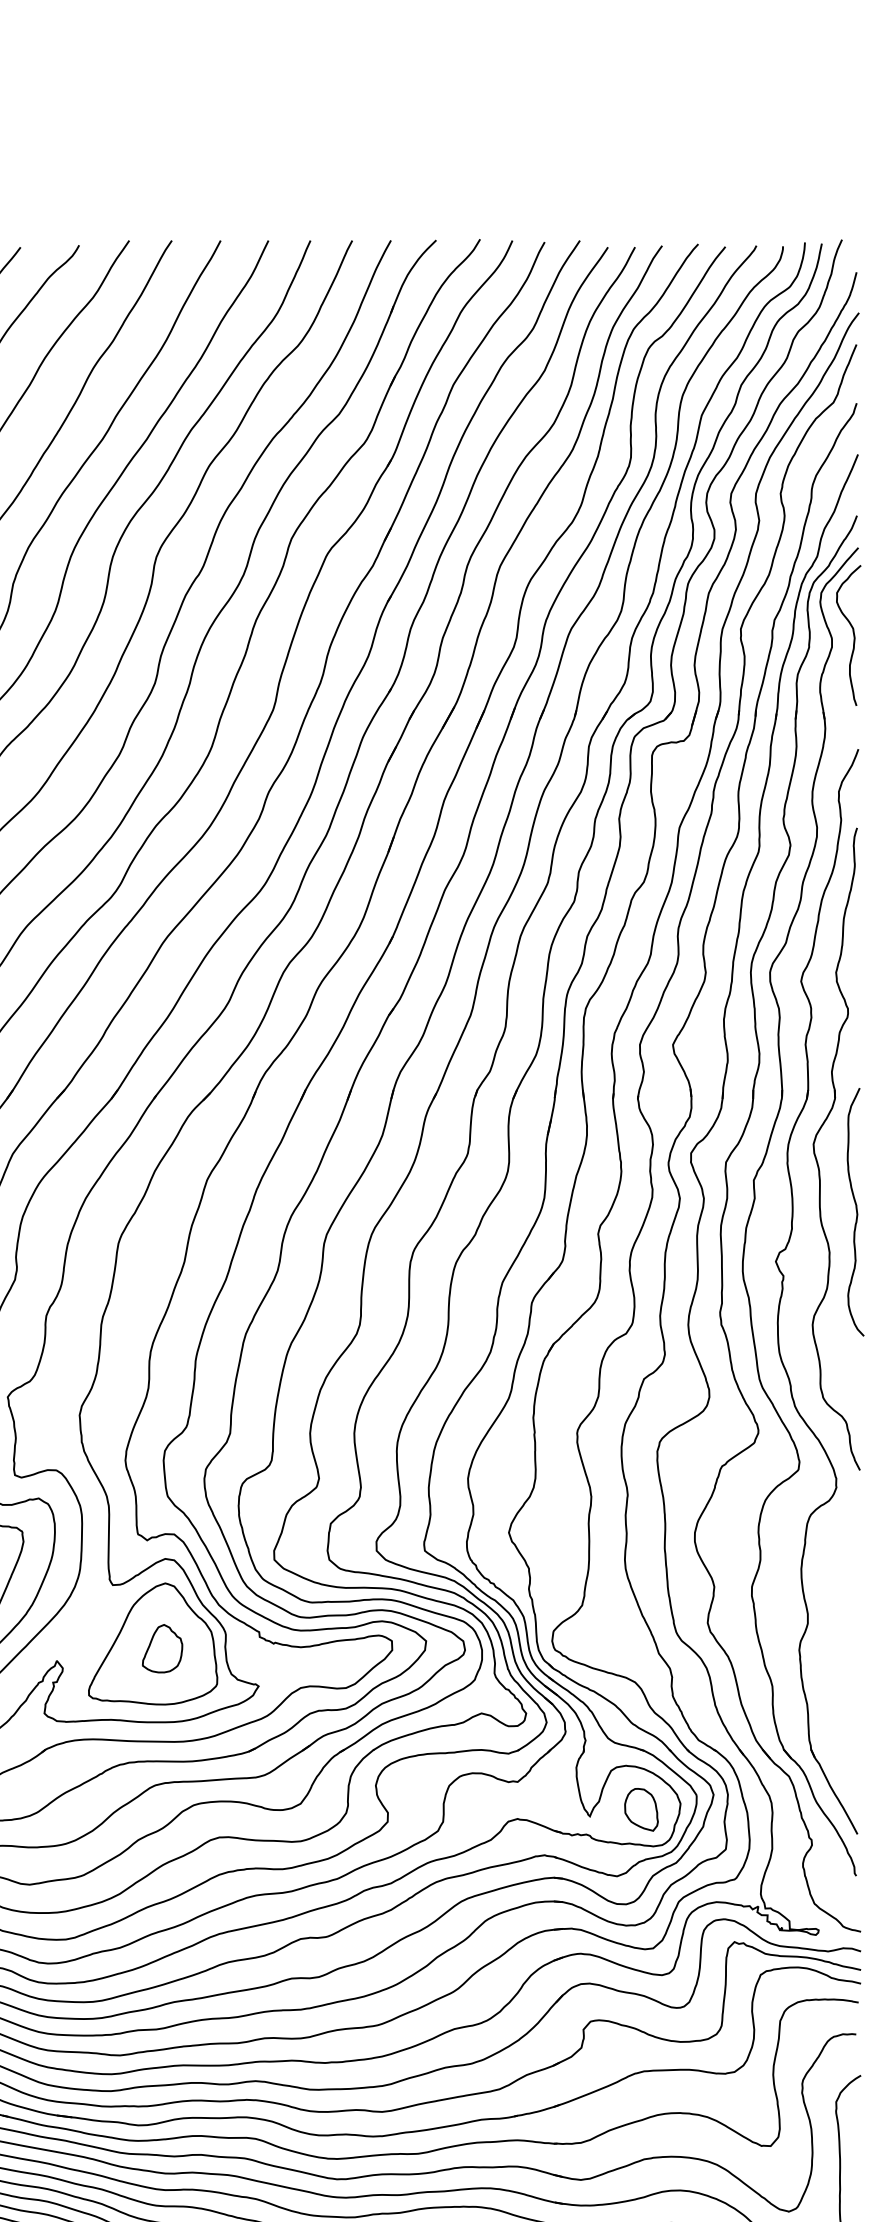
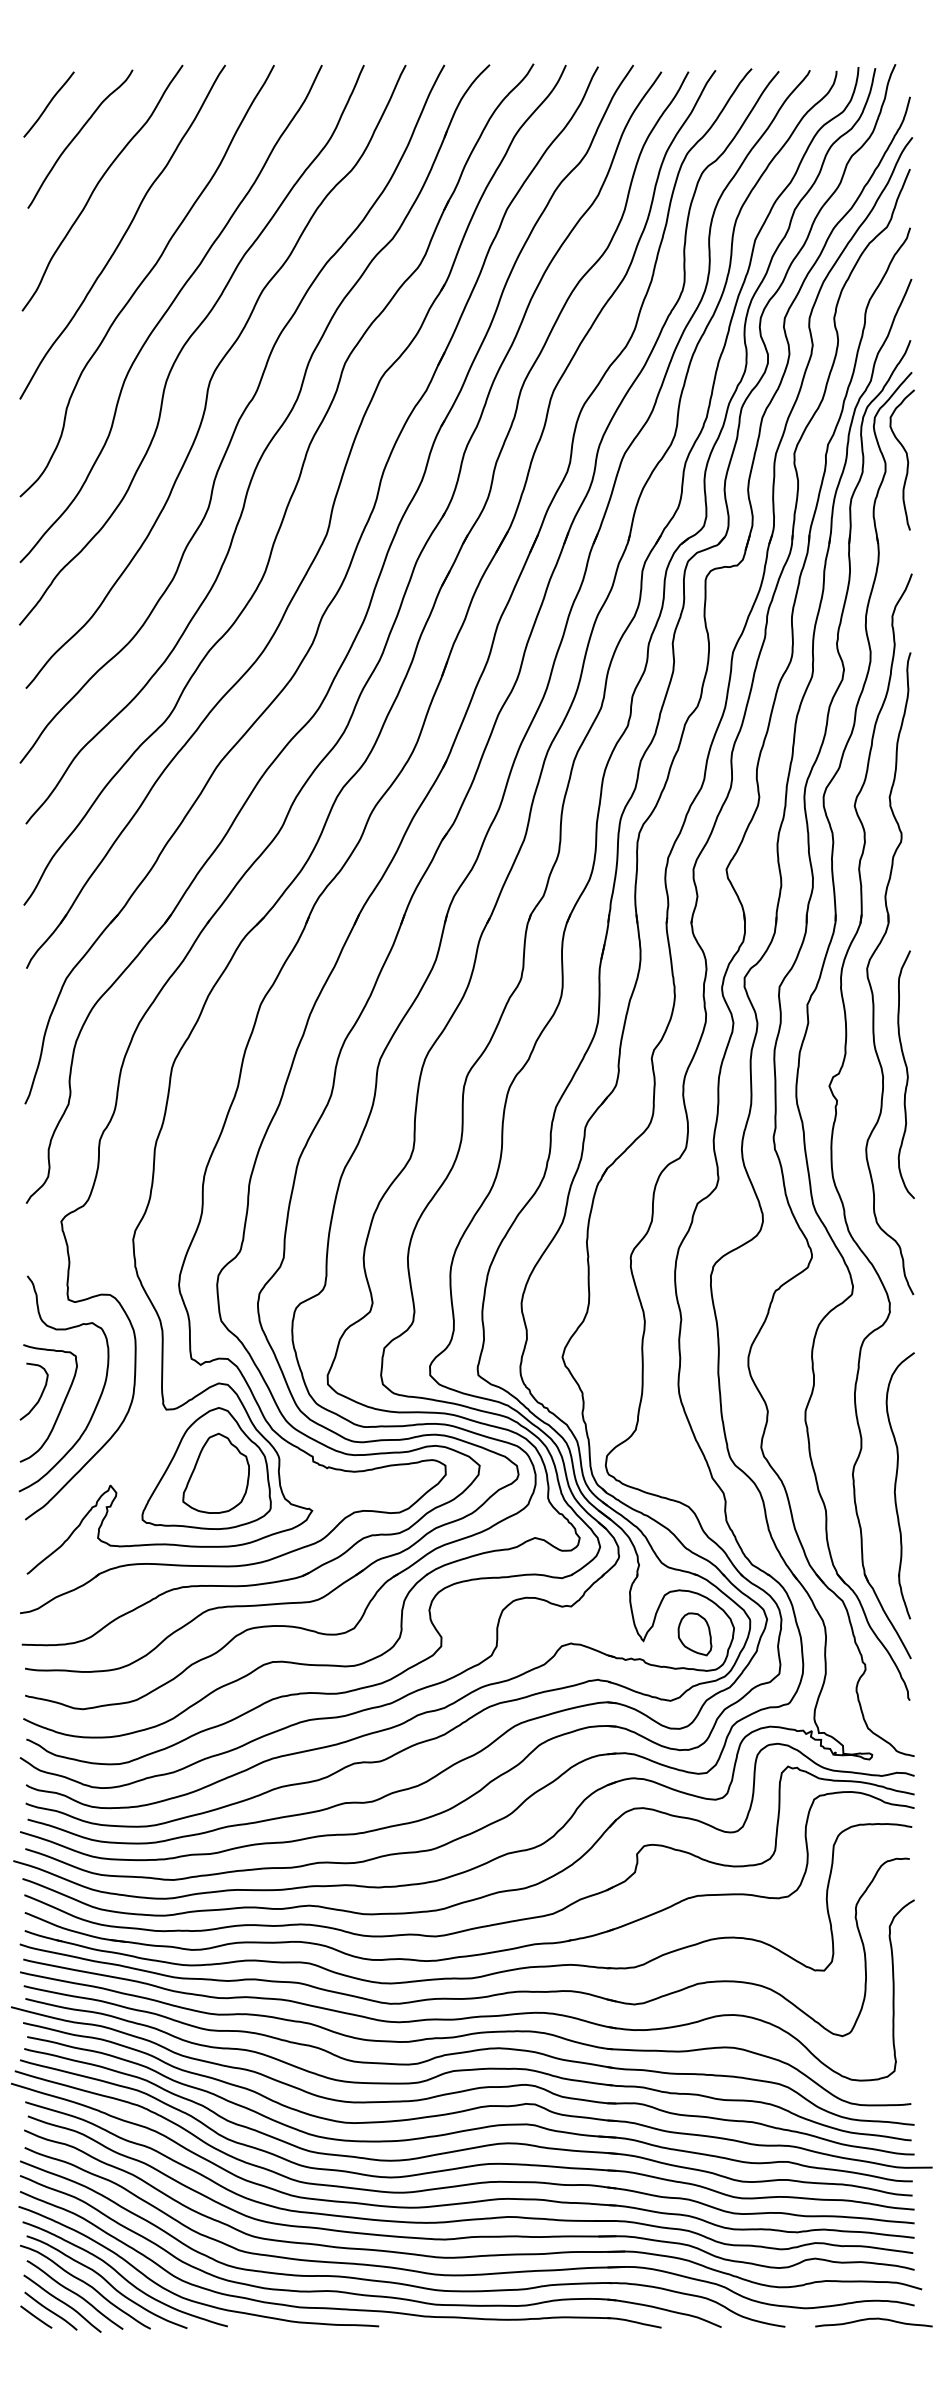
curve: (855, 1211) -> (906, 1074), moved
part: (161, 1647) -> (215, 1472), size x1.67
part: (845, 1660) -> (899, 1485), added

